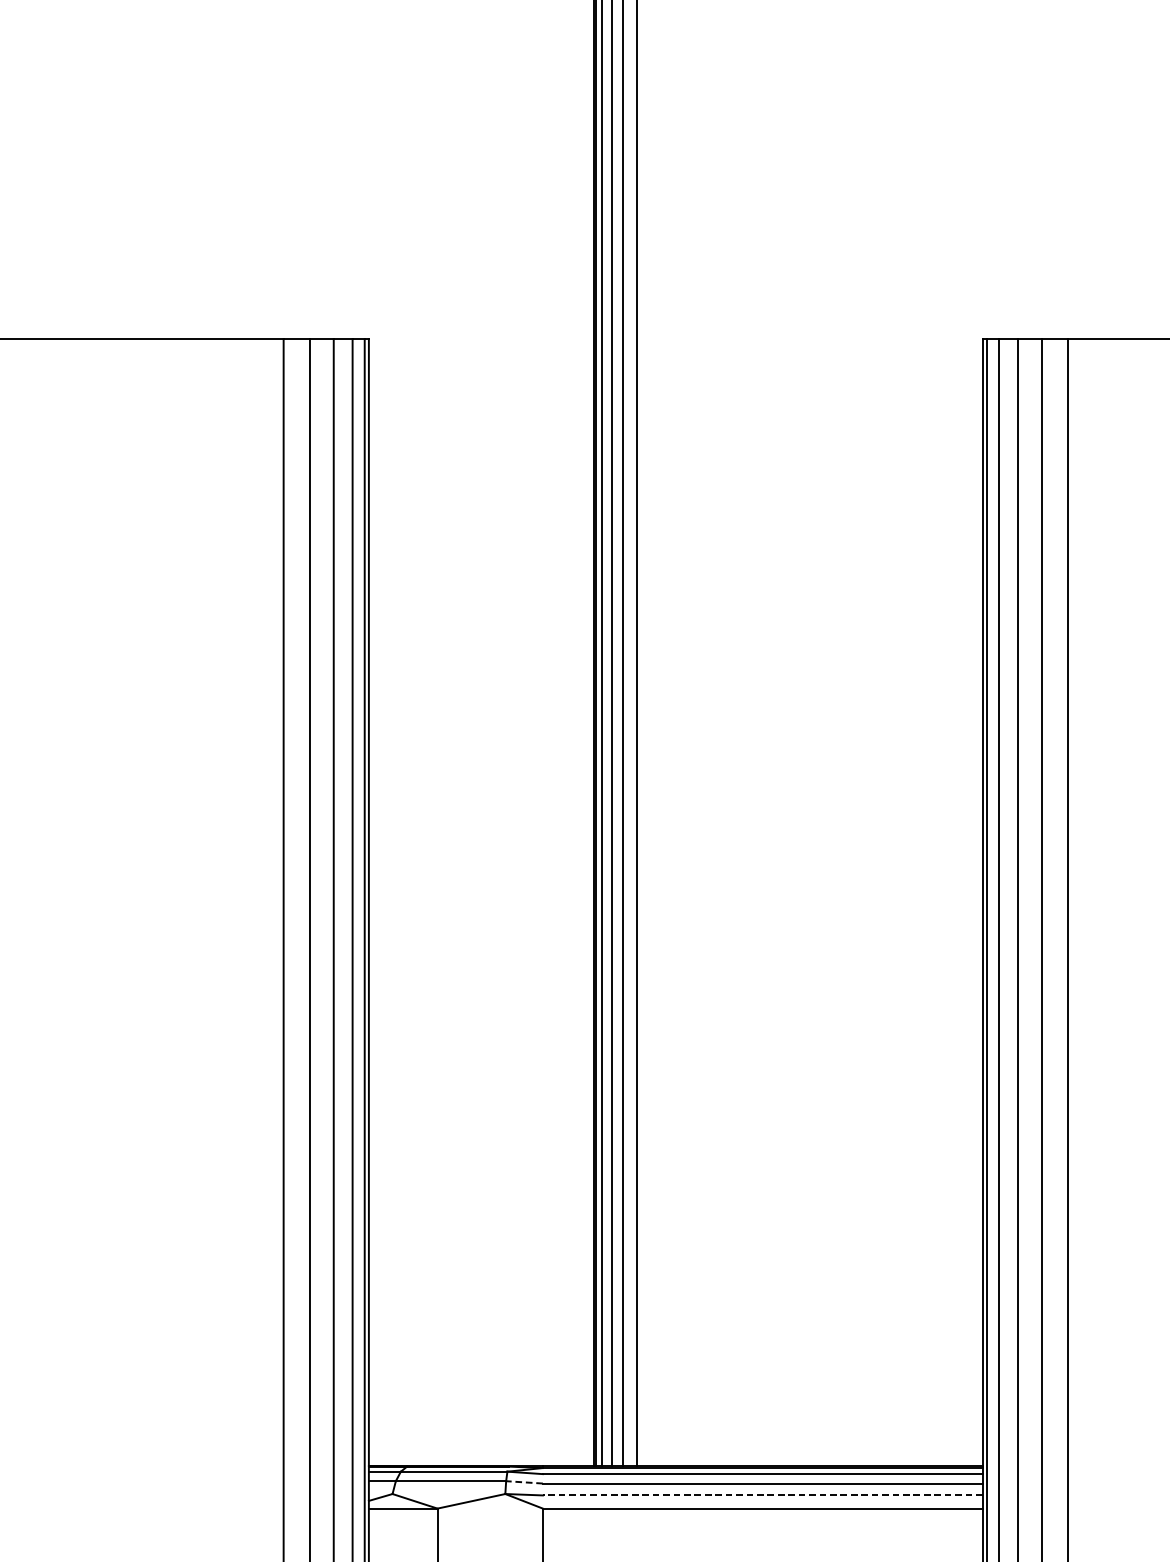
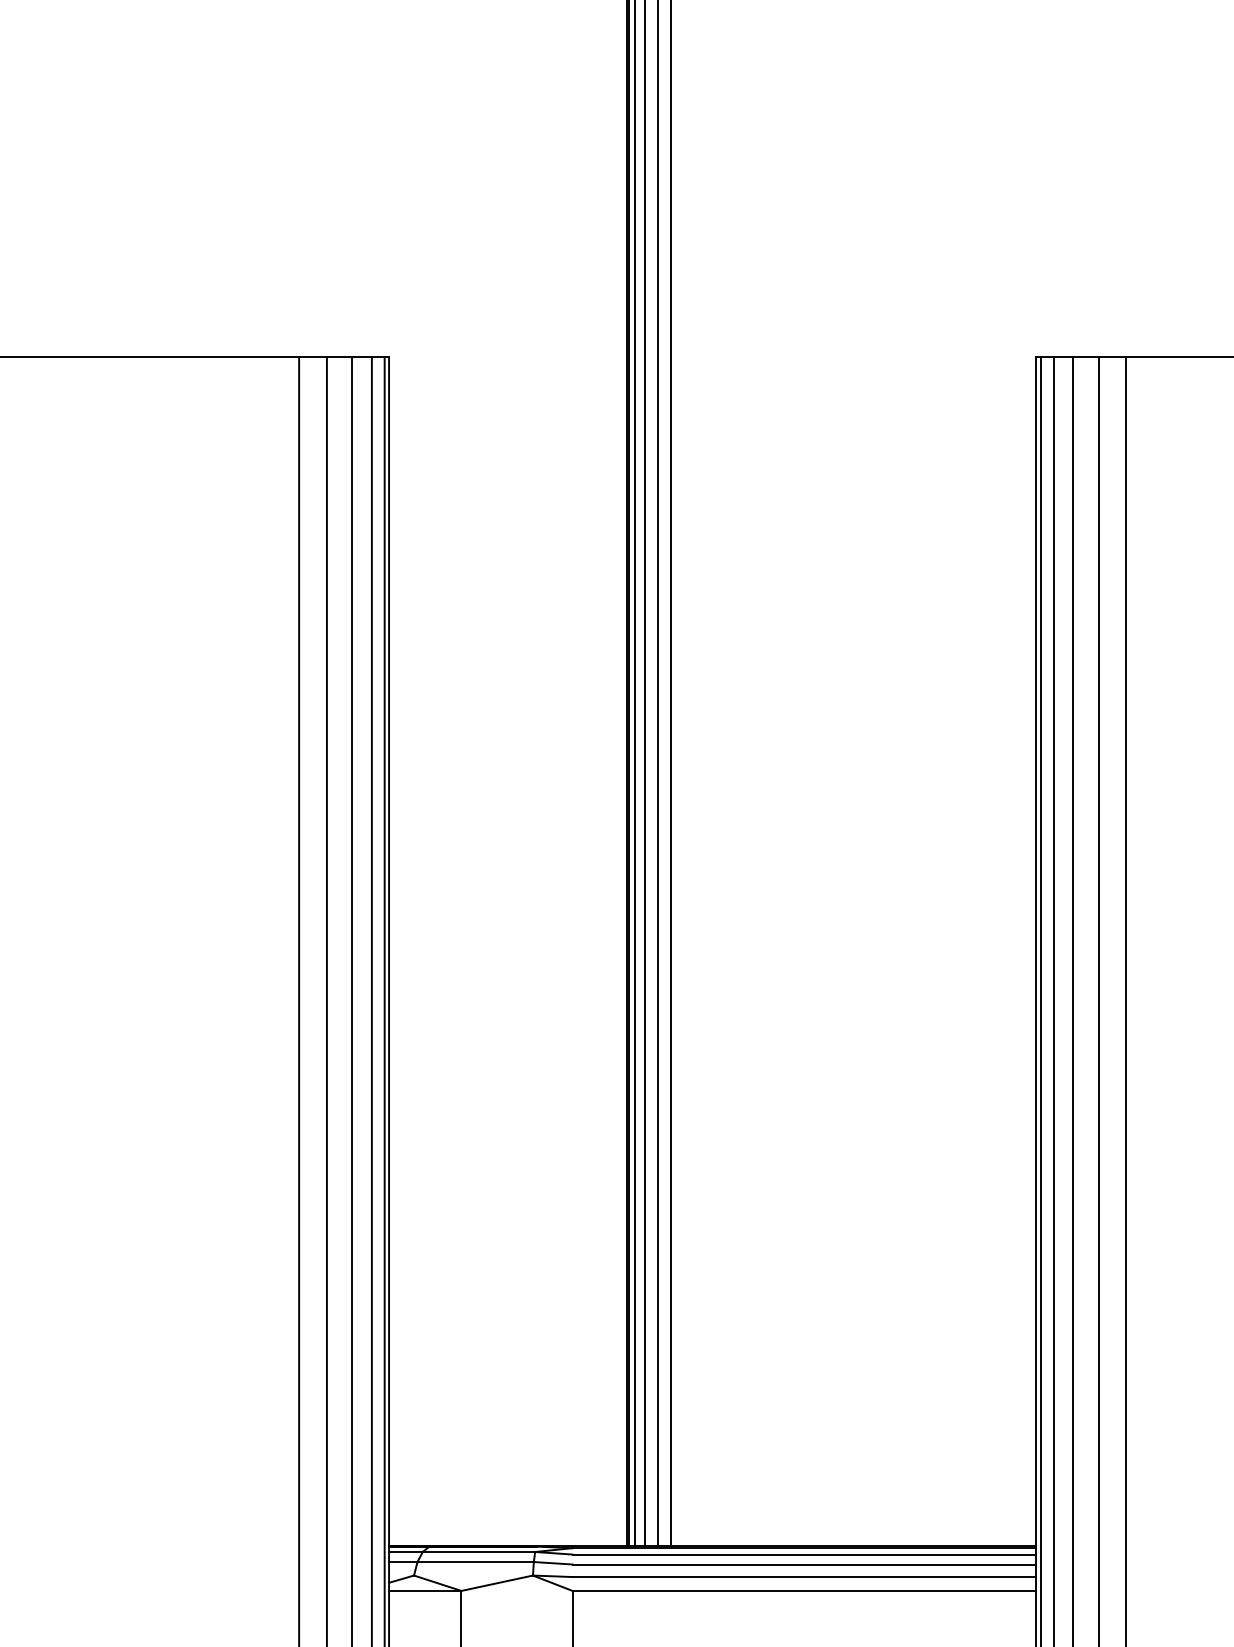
line: (523, 1482) -> (552, 1563), dashed -> solid
line: (762, 1495) -> (804, 1577), dashed -> solid

